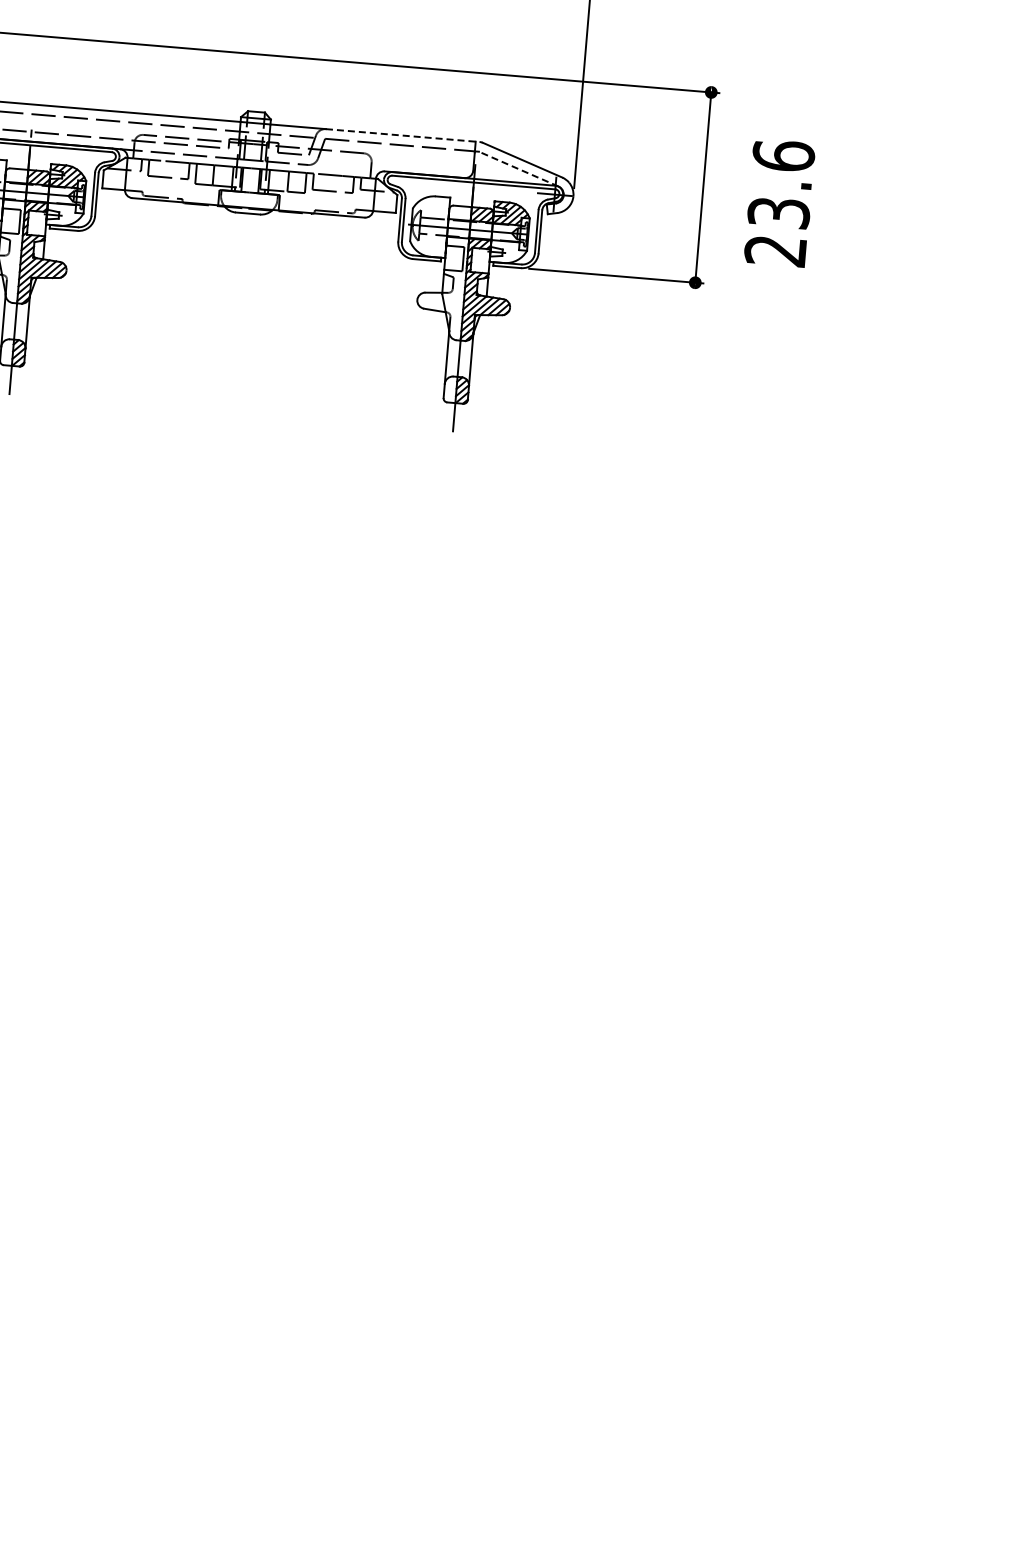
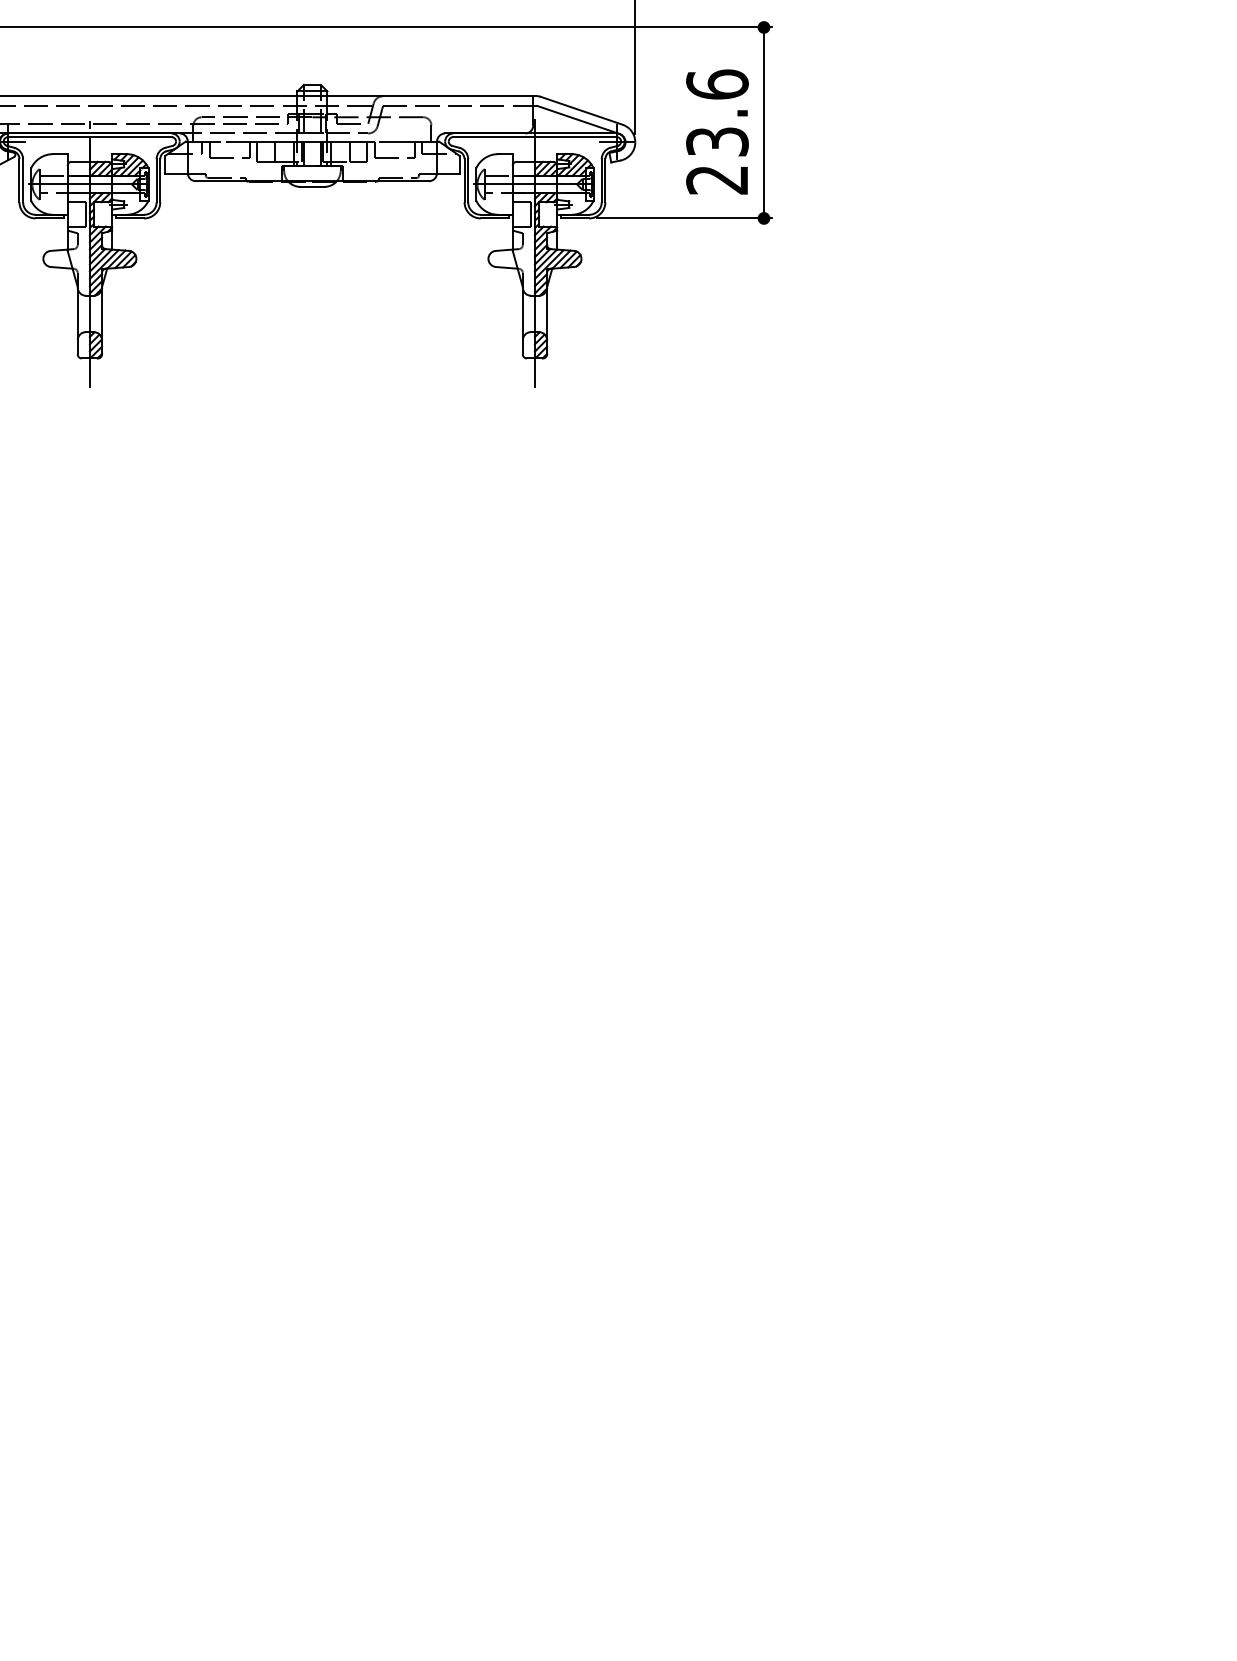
line: (403, 135) -> (460, 96), dashed -> solid
line: (518, 168) -> (578, 119), dashed -> solid
text: (779, 202) -> (717, 131), moved

